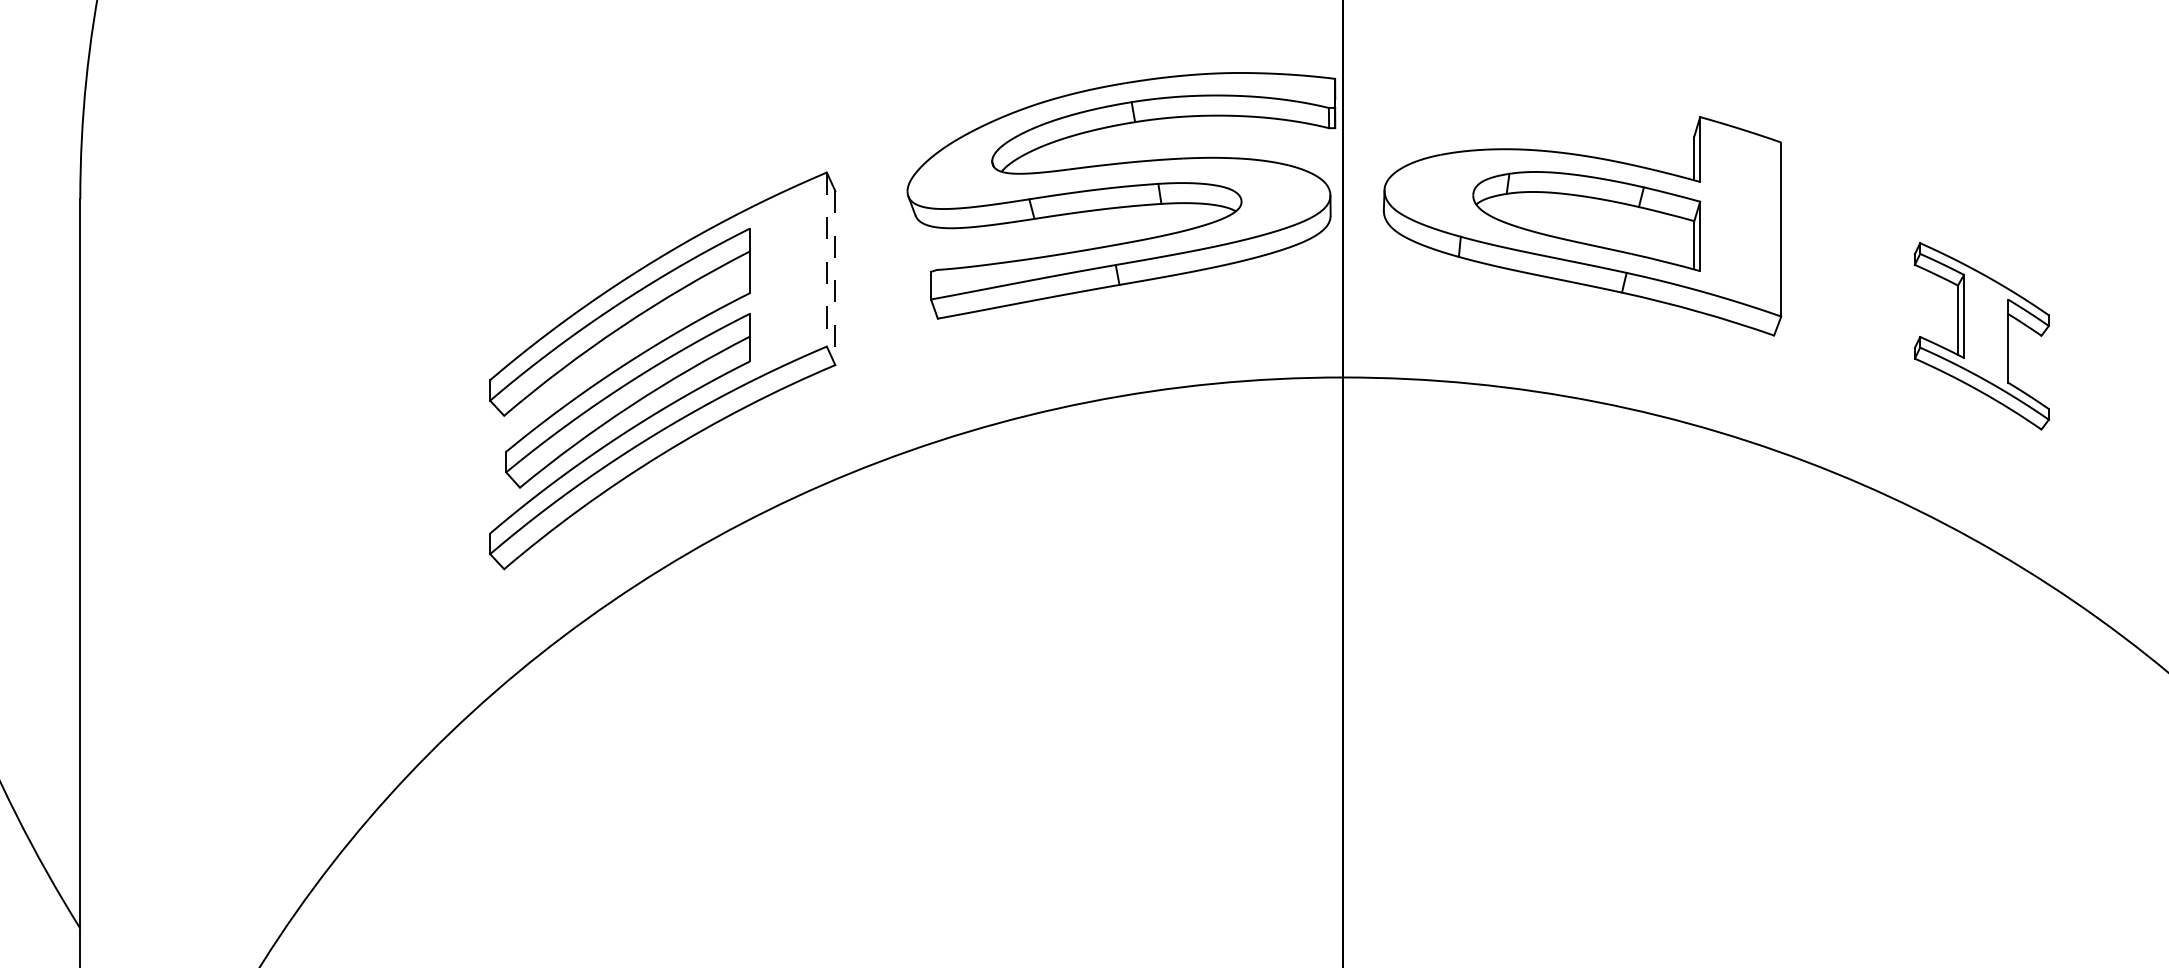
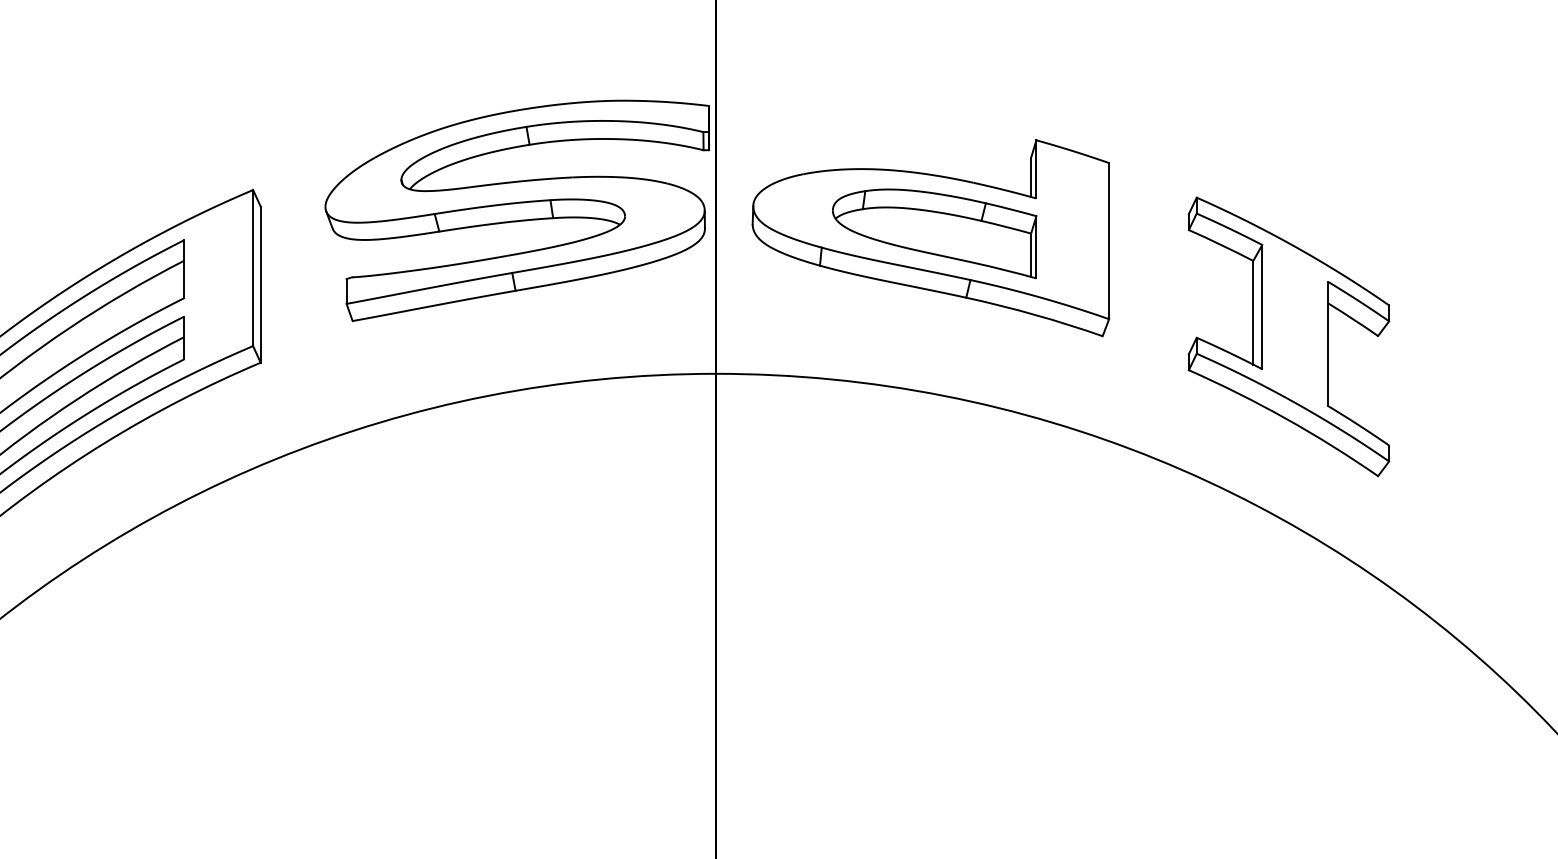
line: (826, 260) -> (252, 268), dashed -> solid
line: (835, 278) -> (260, 285), dashed -> solid
part: (1981, 336) -> (1288, 337), size x1.67

